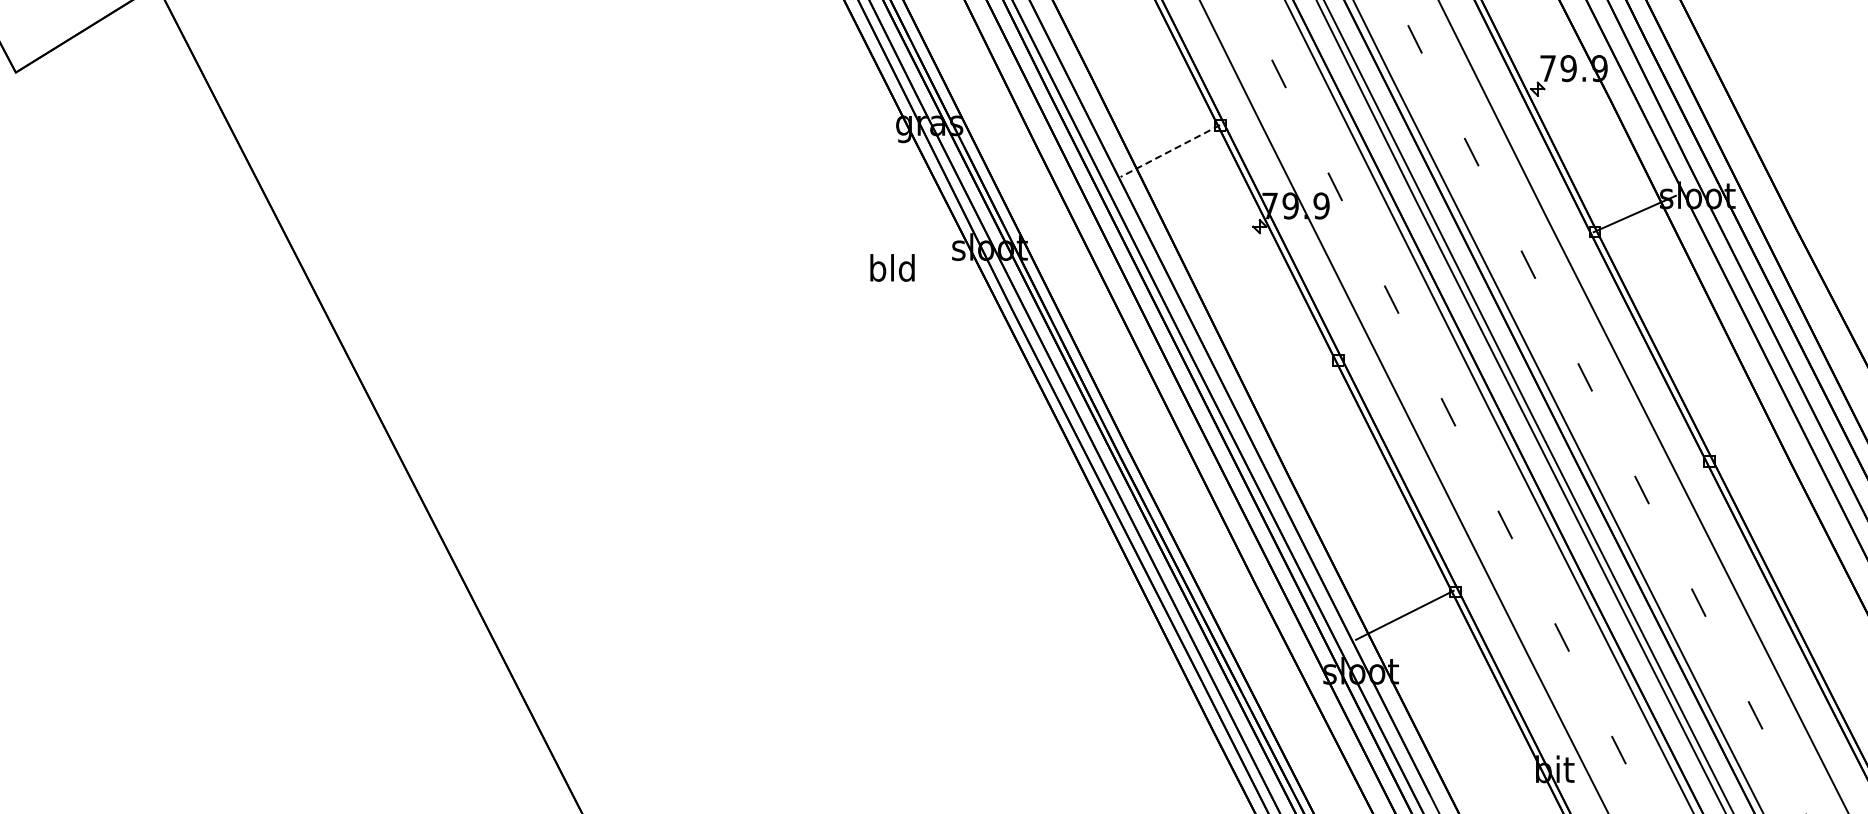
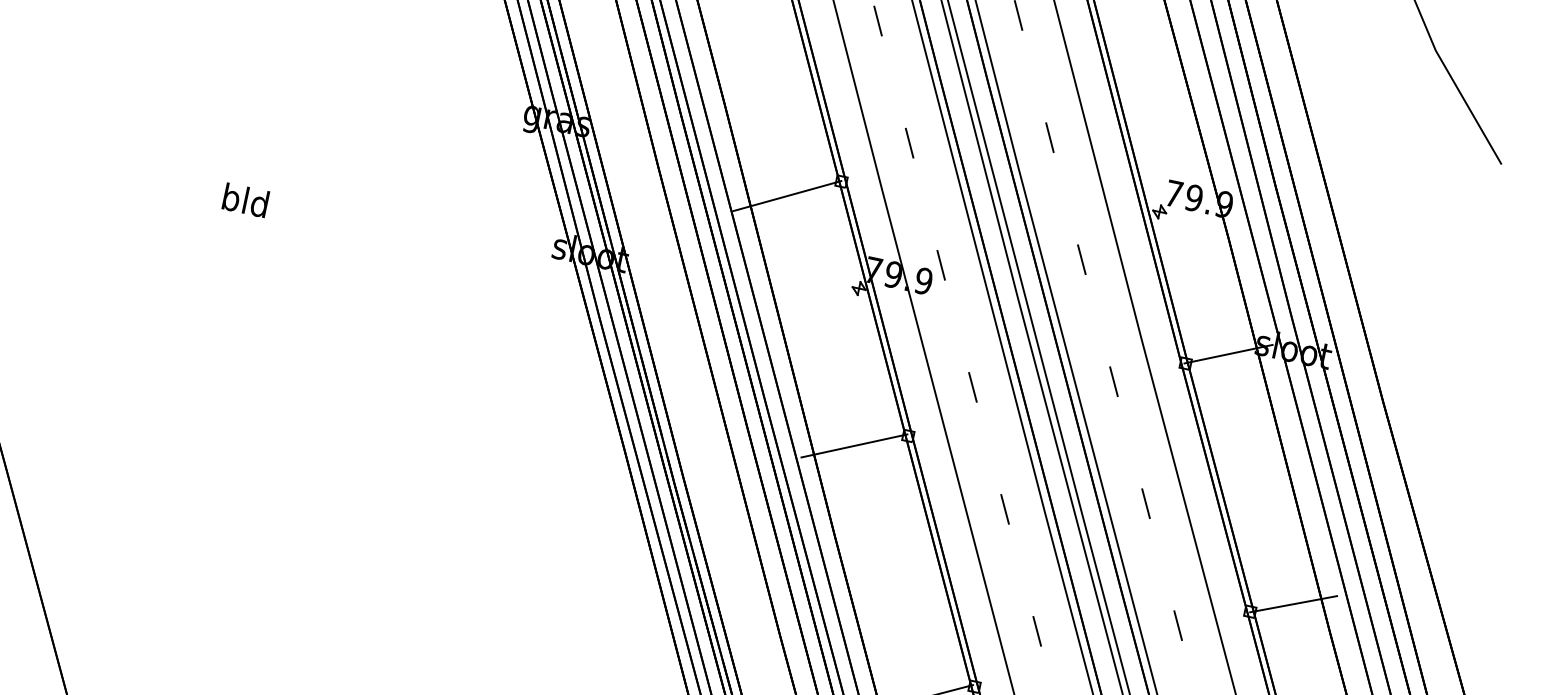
line: (1169, 151) -> (786, 196), dashed -> solid
text: (892, 267) -> (245, 199), moved
line: (1287, 381) -> (854, 445), added
line: (1750, 444) -> (1293, 603), added

